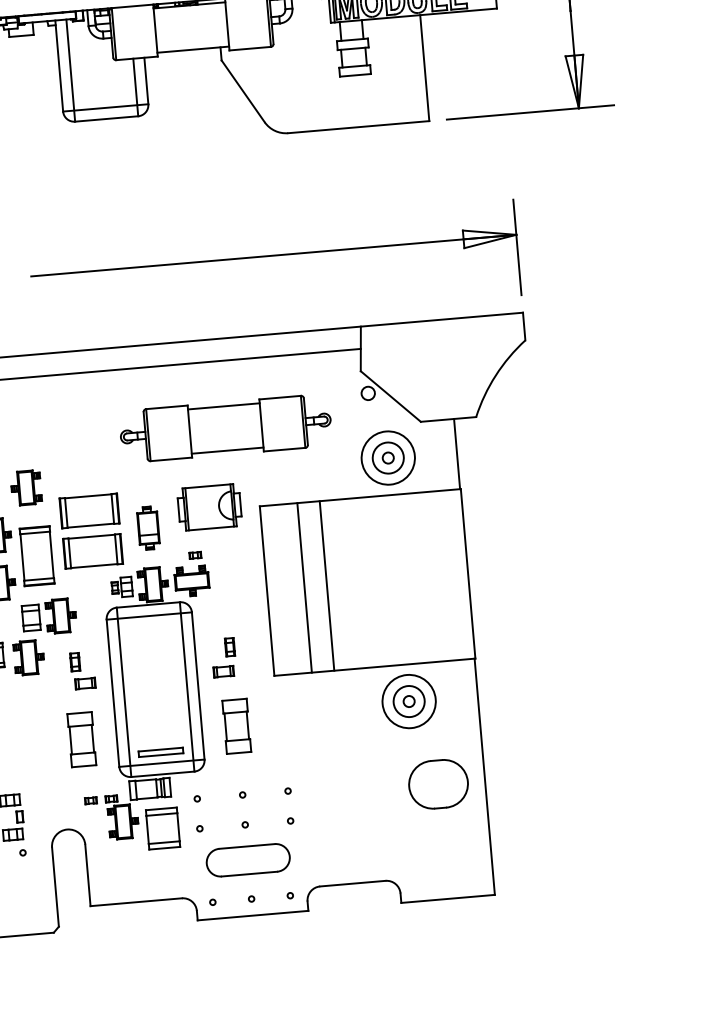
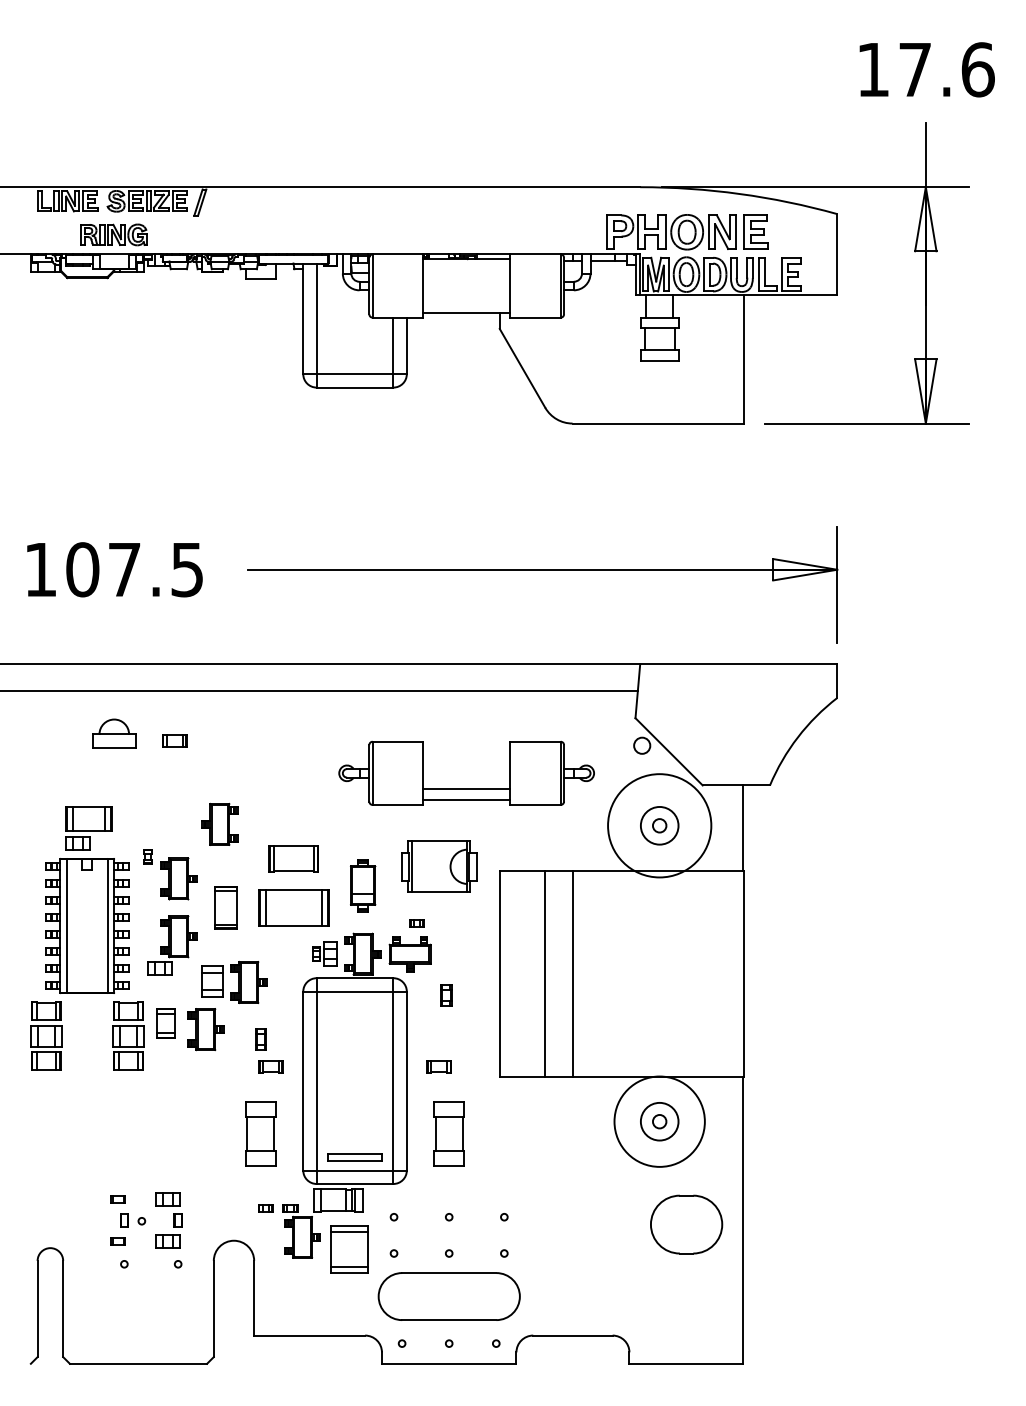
line: (223, 406) -> (466, 789), moved
circle: (388, 457) -> (659, 825), size x1.6
part: (89, 510) -> (293, 858), size x0.7
part: (36, 555) -> (225, 907), size x0.6
part: (230, 647) -> (446, 995), moved
circle: (408, 701) -> (659, 1121), size x1.4
part: (247, 860) -> (448, 1296), size x1.4

